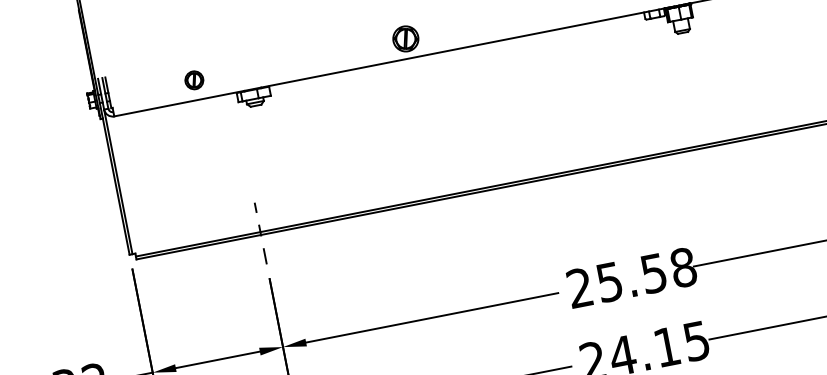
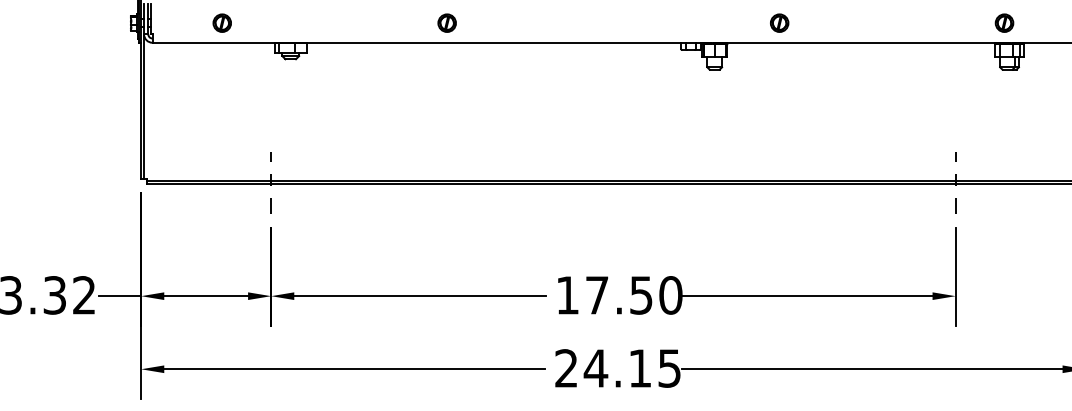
part: (404, 38) -> (446, 22), size x0.71
part: (193, 79) -> (221, 22), moved
text: (632, 277) -> (619, 295), 25.58 -> 17.50

